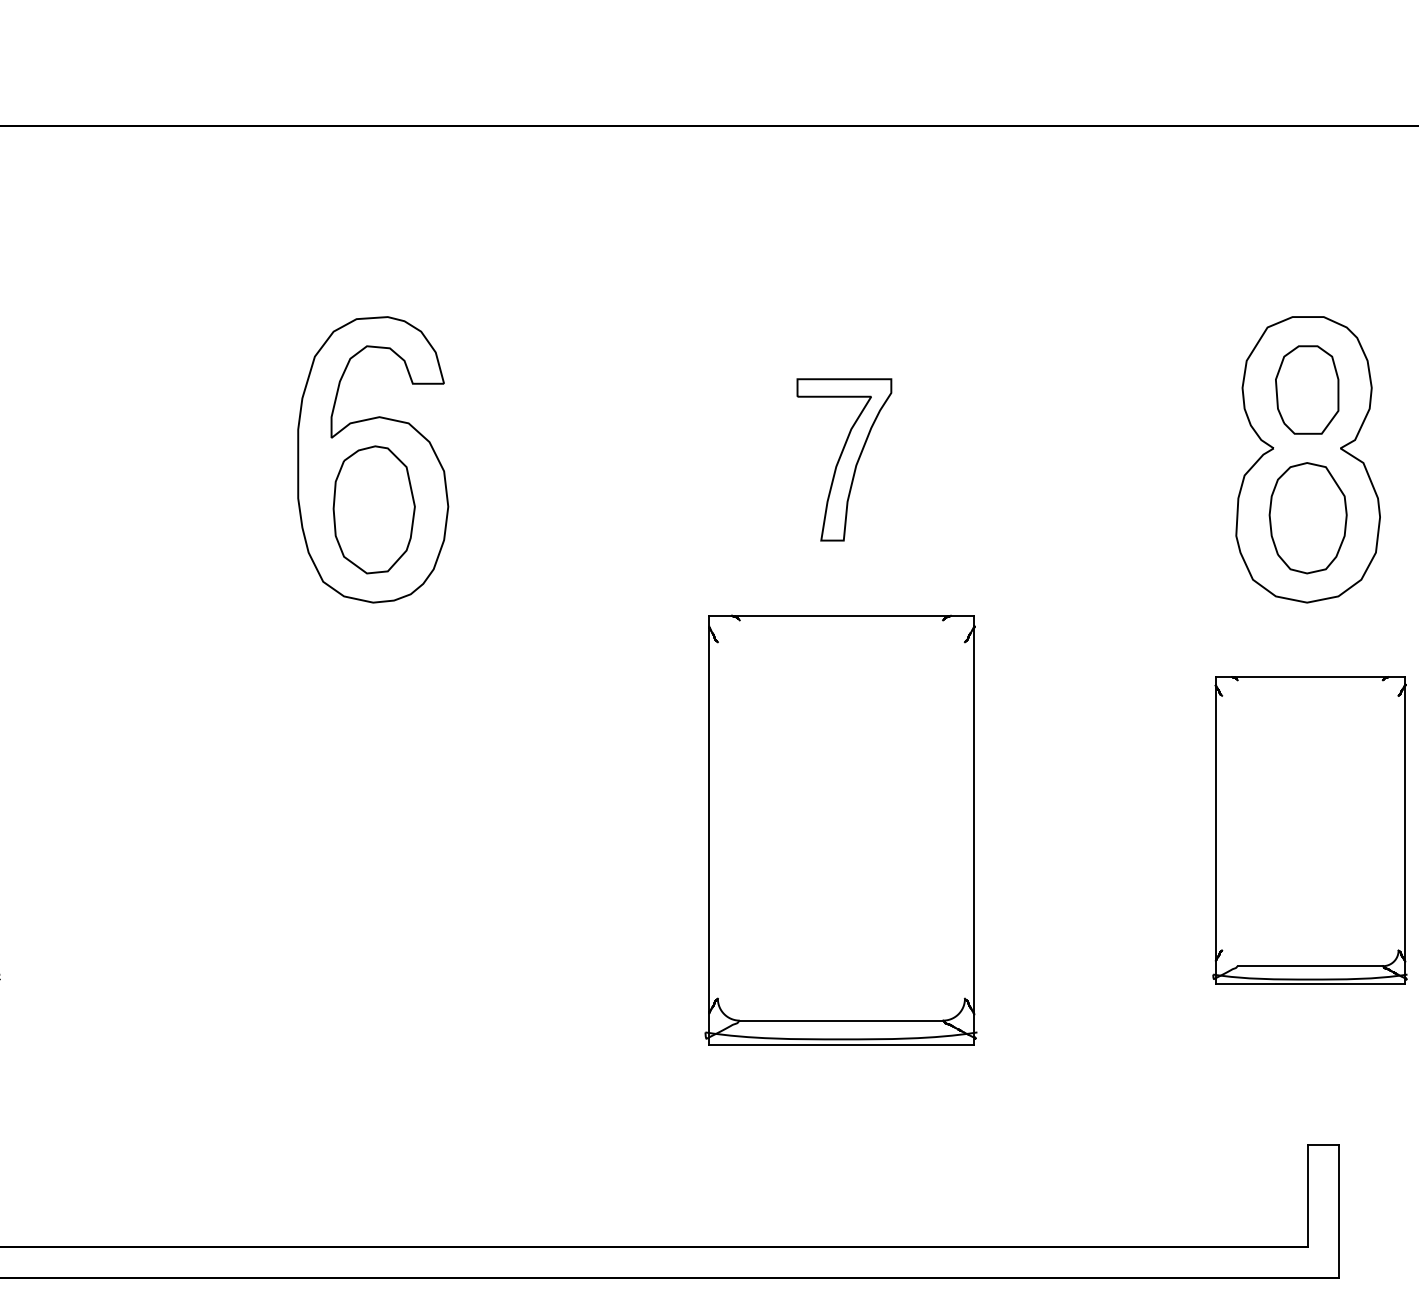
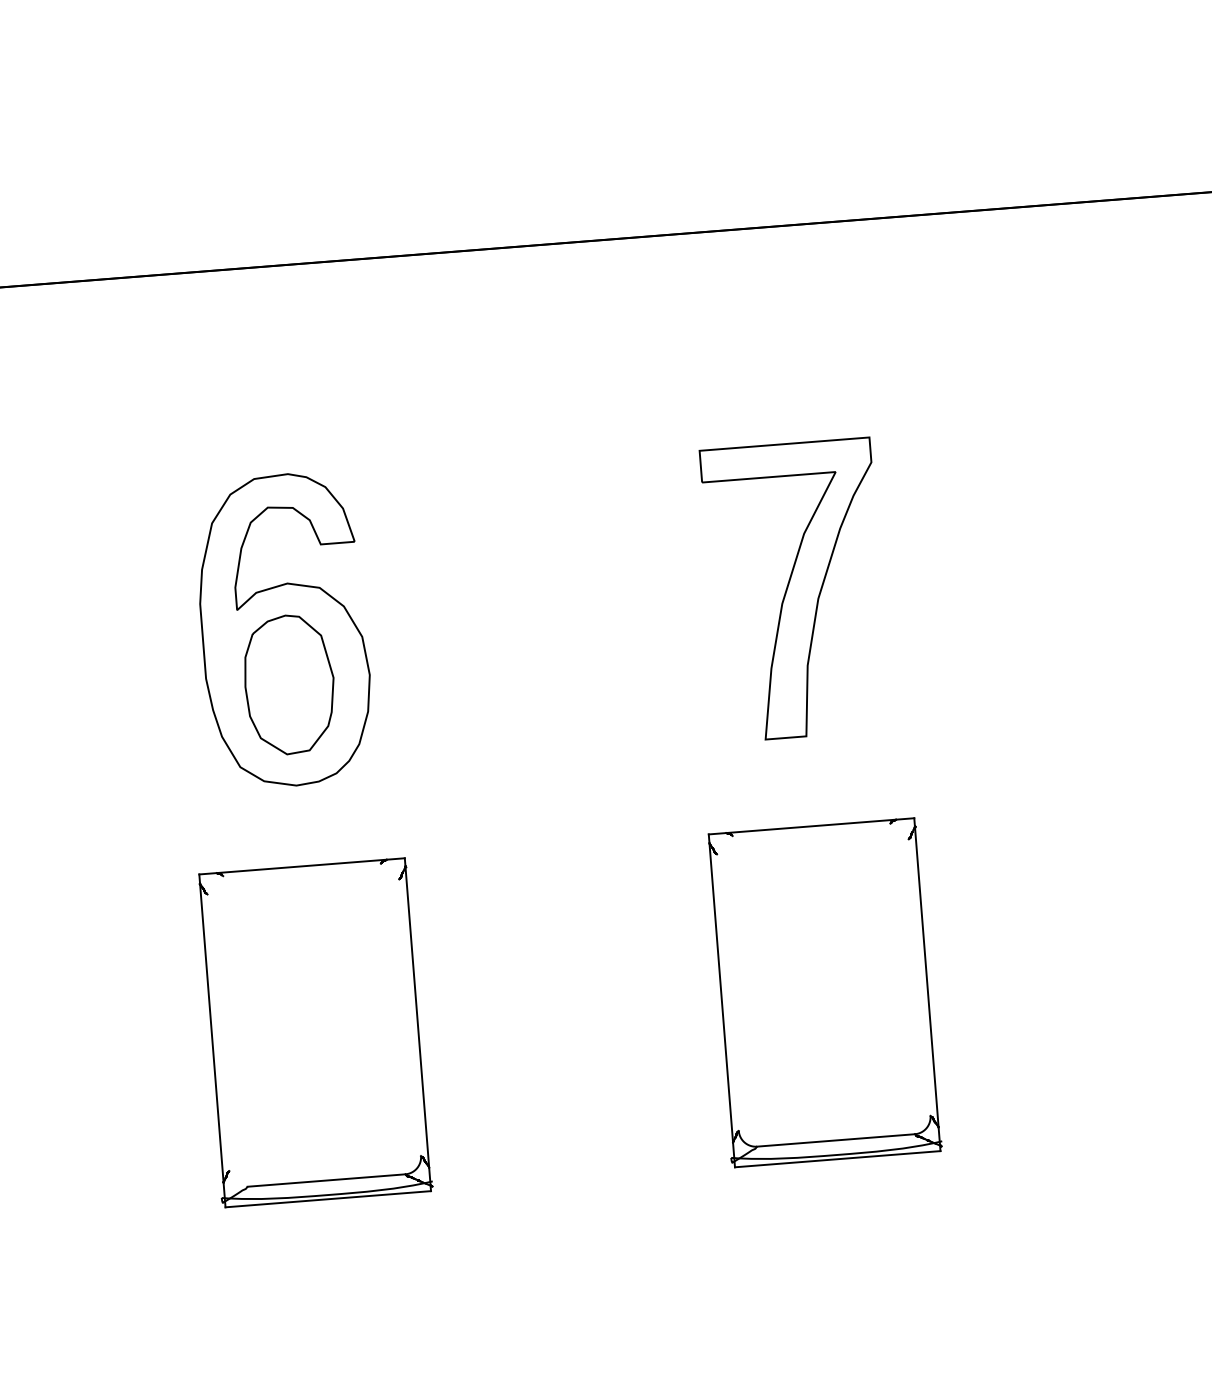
part: (844, 459) -> (796, 589), size x1.67
part: (371, 829) -> (313, 1032), added
part: (840, 829) -> (823, 992), size x0.71

